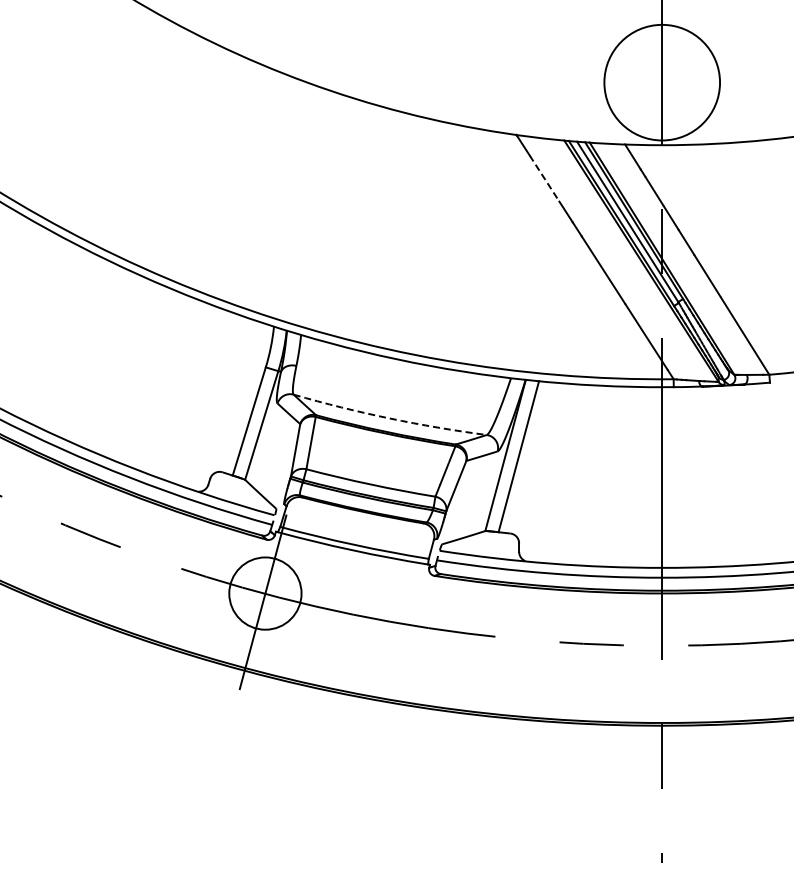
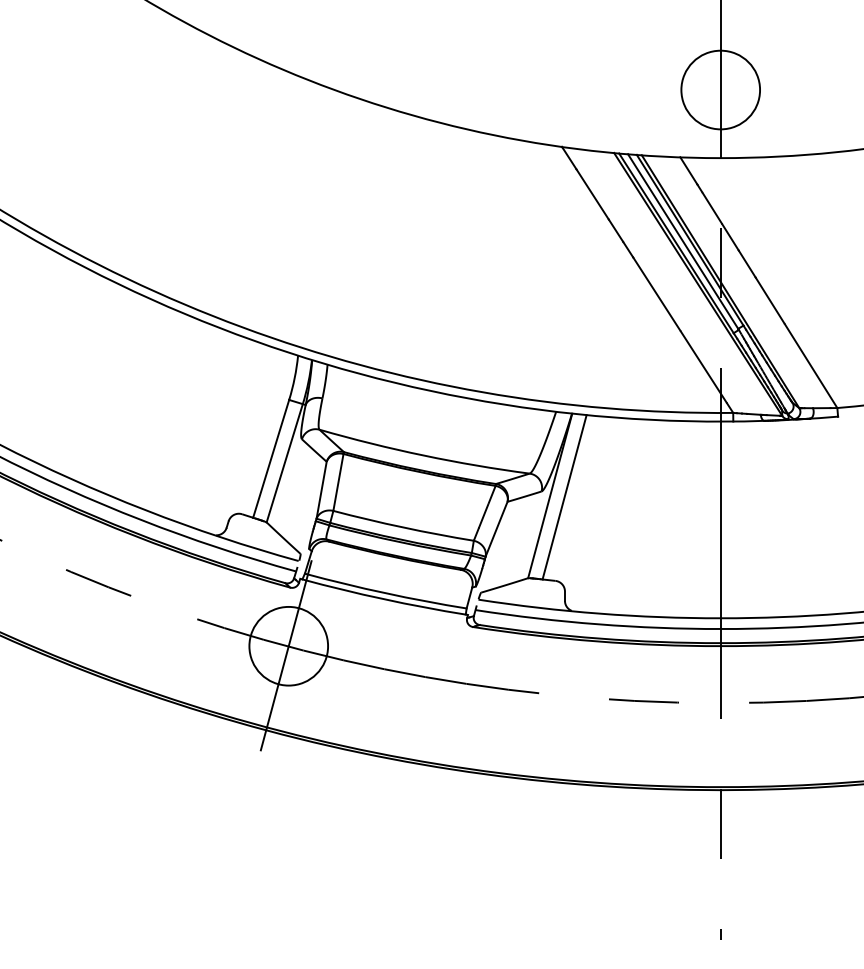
circle: (662, 82) -> (721, 89), size x0.62
line: (544, 178) -> (592, 194), dashed -> solid
arc: (389, 418) -> (423, 455), dashed -> solid

